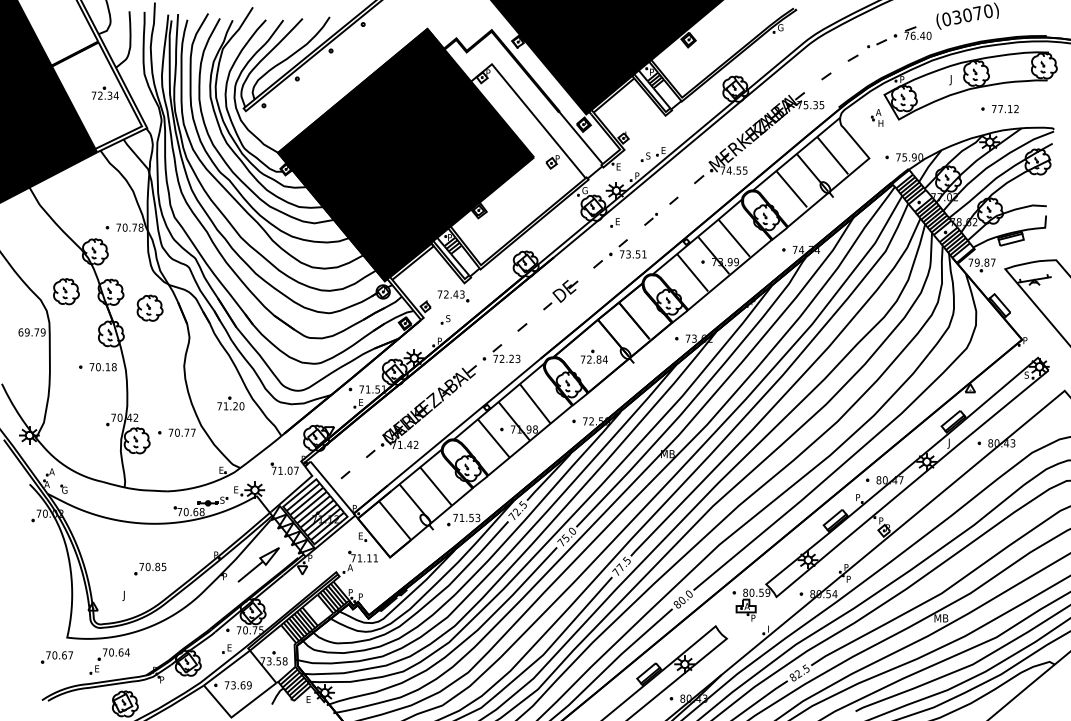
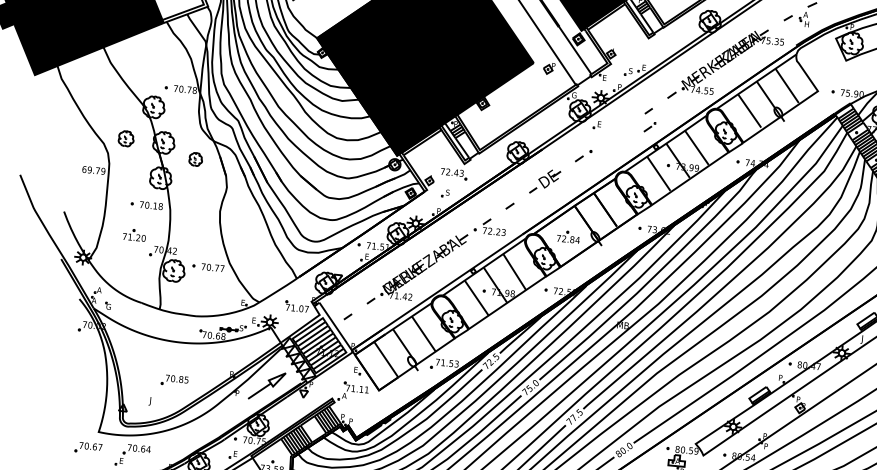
part: (876, 117) -> (803, 18), moved
part: (650, 218) -> (649, 126), moved
part: (632, 248) -> (609, 148), removed
part: (66, 291) -> (126, 138), size x0.7
part: (149, 307) -> (195, 158), size x0.6
part: (230, 403) -> (134, 235), moved

